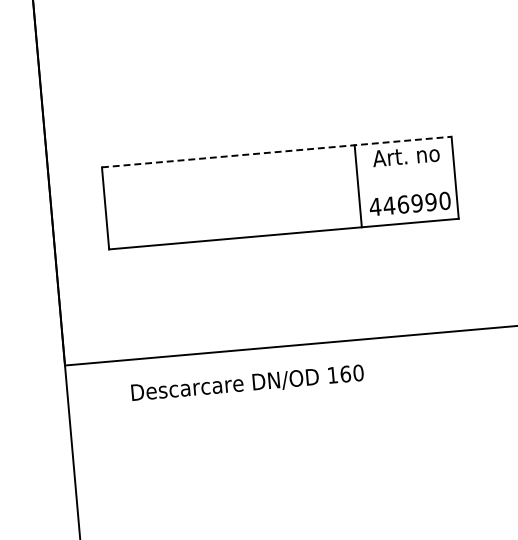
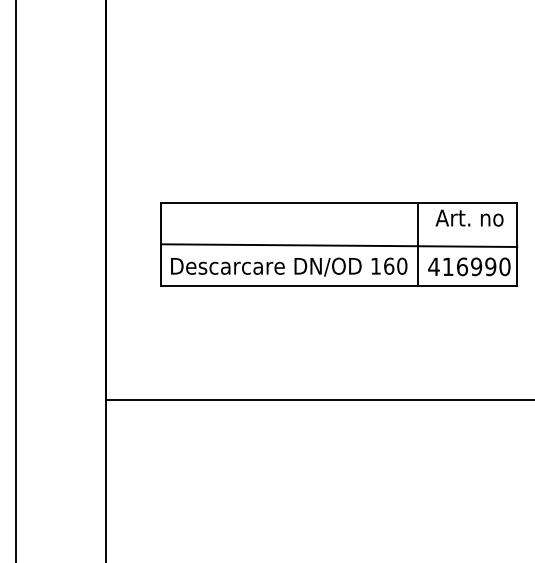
line: (277, 151) -> (339, 202), dashed -> solid
line: (279, 194) -> (338, 245), added
text: (389, 205) -> (448, 266), 446990 -> 416990
text: (247, 382) -> (289, 266), moved

